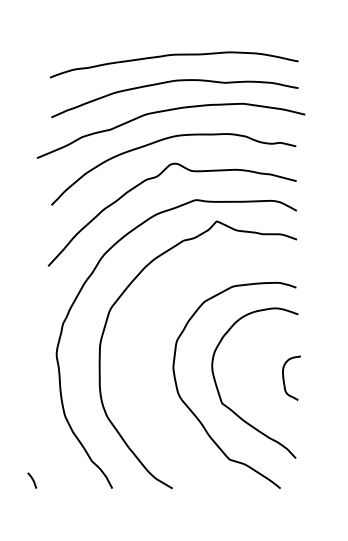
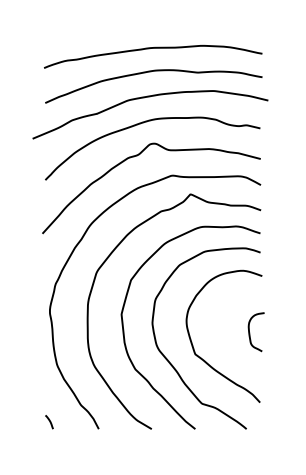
curve: (141, 375) -> (124, 329), added
line: (32, 481) -> (49, 422), moved

